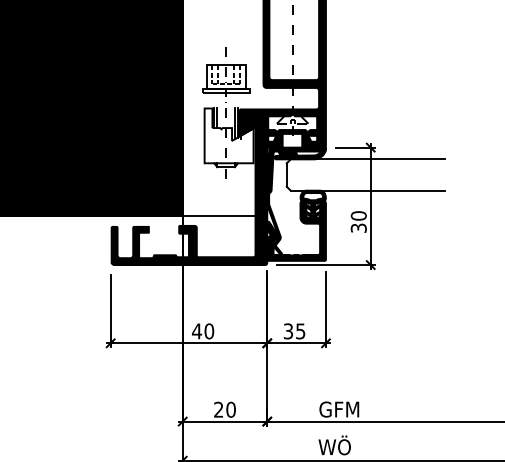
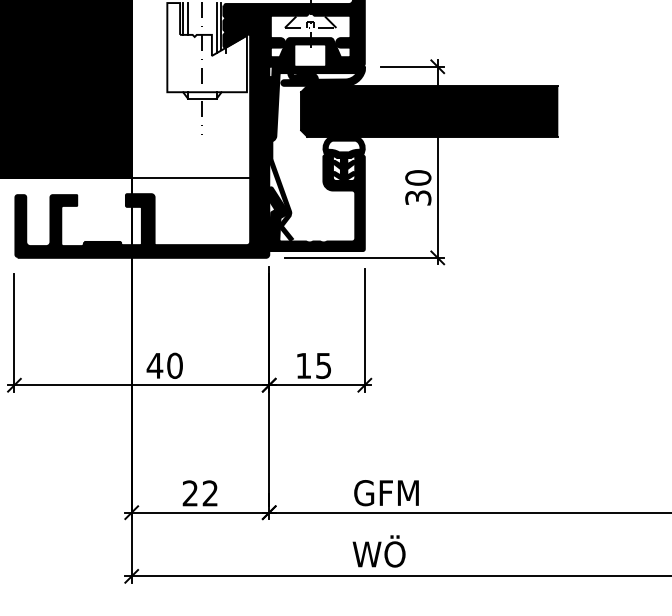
fill: (365, 174) -> (429, 110), added
text: (287, 331) -> (302, 366), 35 -> 15
text: (230, 409) -> (209, 492), 20 -> 22

